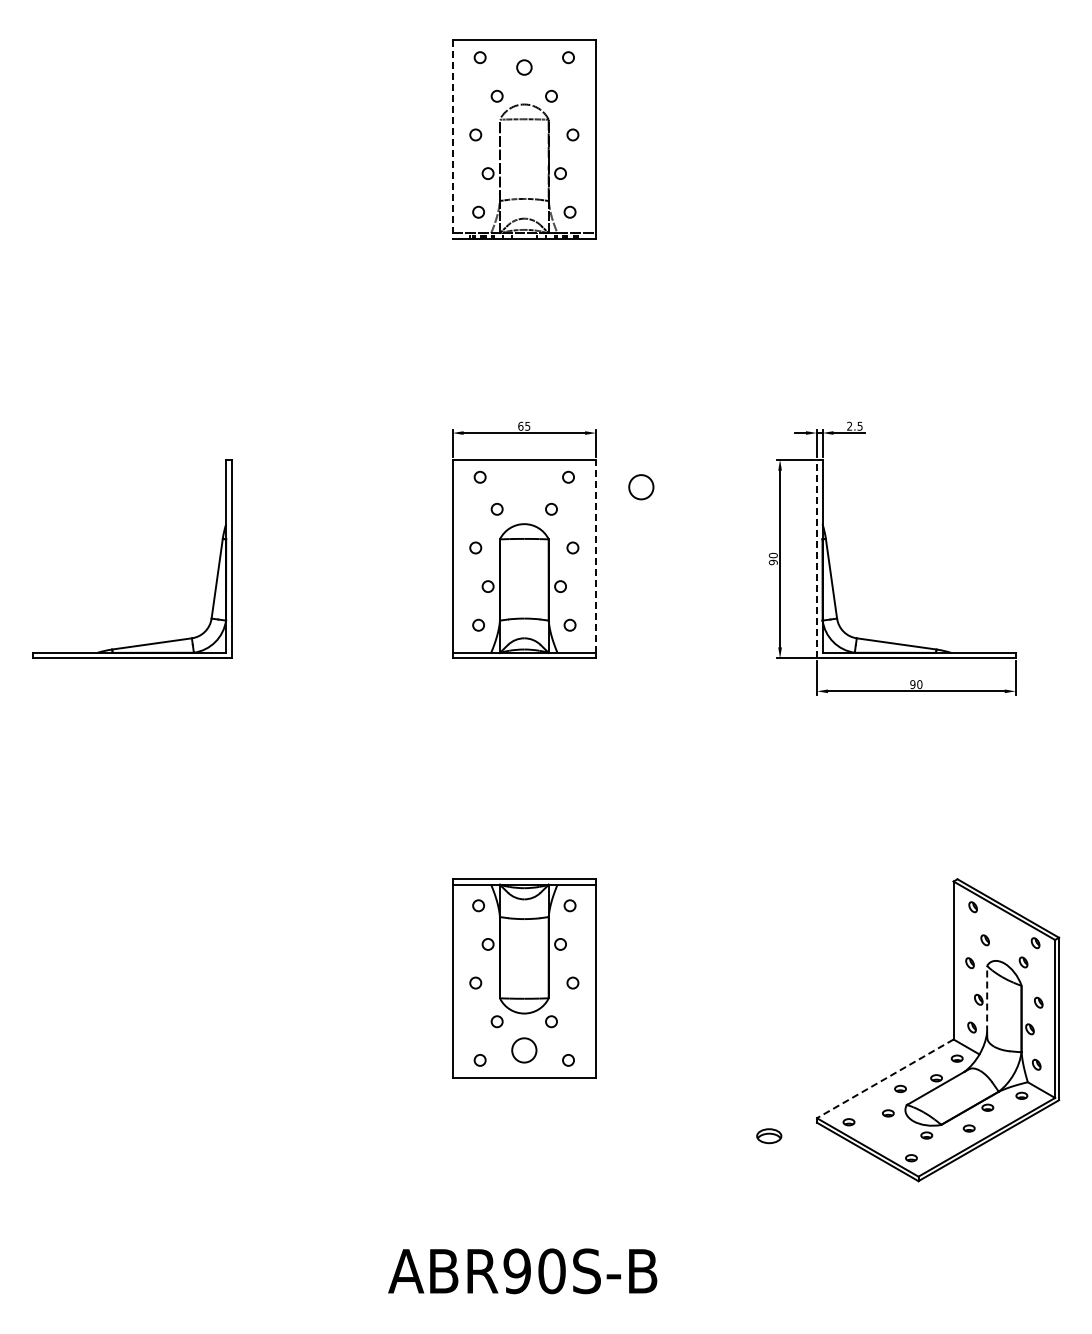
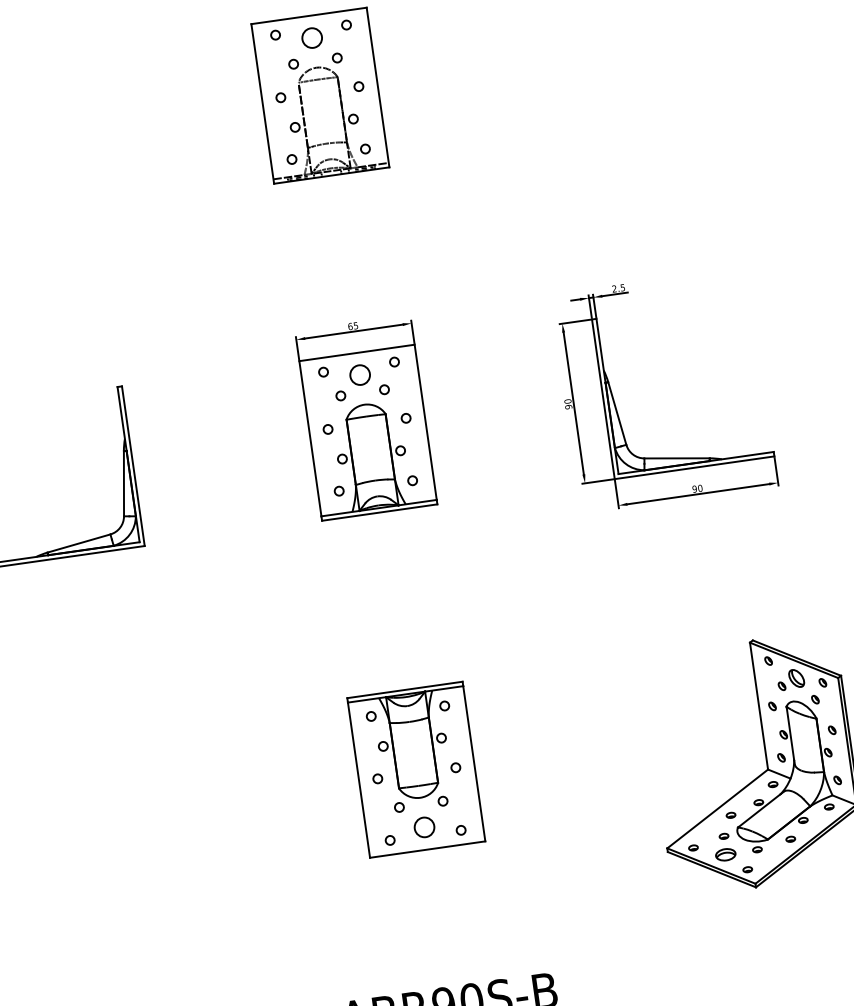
circle: (524, 67) -> (312, 37), size x1.67
line: (452, 139) -> (262, 104), dashed -> solid
circle: (641, 487) -> (360, 375), moved
line: (596, 556) -> (426, 422), dashed -> solid
line: (816, 558) -> (602, 398), dashed -> solid
part: (1004, 933) -> (796, 678), added
line: (987, 998) -> (790, 732), dashed -> solid
line: (885, 1078) -> (717, 808), dashed -> solid
part: (769, 1136) -> (726, 855), moved

